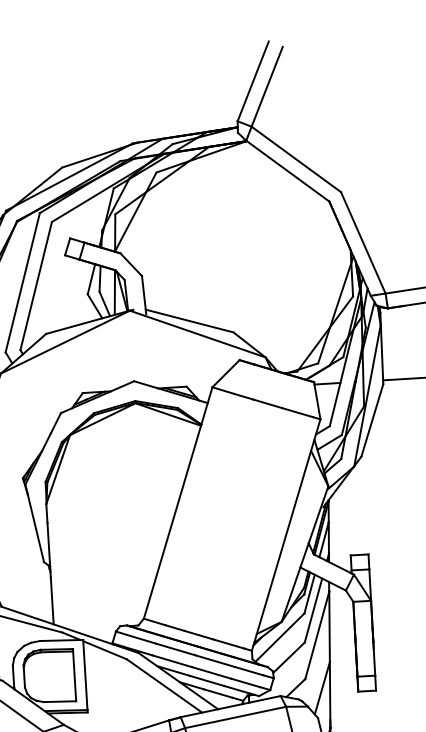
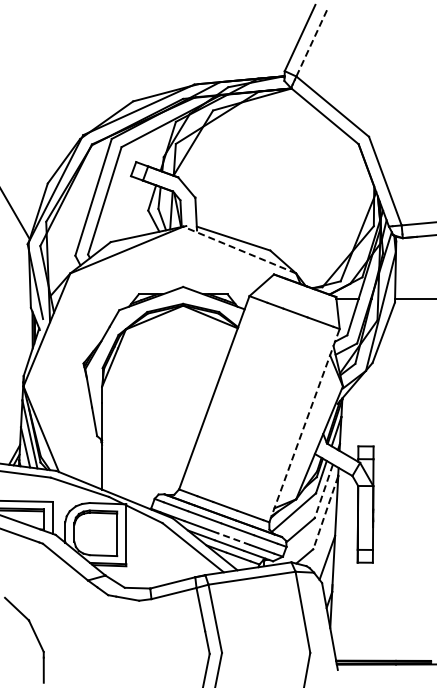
line: (266, 86) -> (311, 43), solid -> dashed
line: (197, 333) -> (239, 249), solid -> dashed
line: (286, 534) -> (304, 425), solid -> dashed
line: (313, 610) -> (323, 491), solid -> dashed
line: (317, 636) -> (325, 513), solid -> dashed
line: (211, 672) -> (233, 538), solid -> dashed

